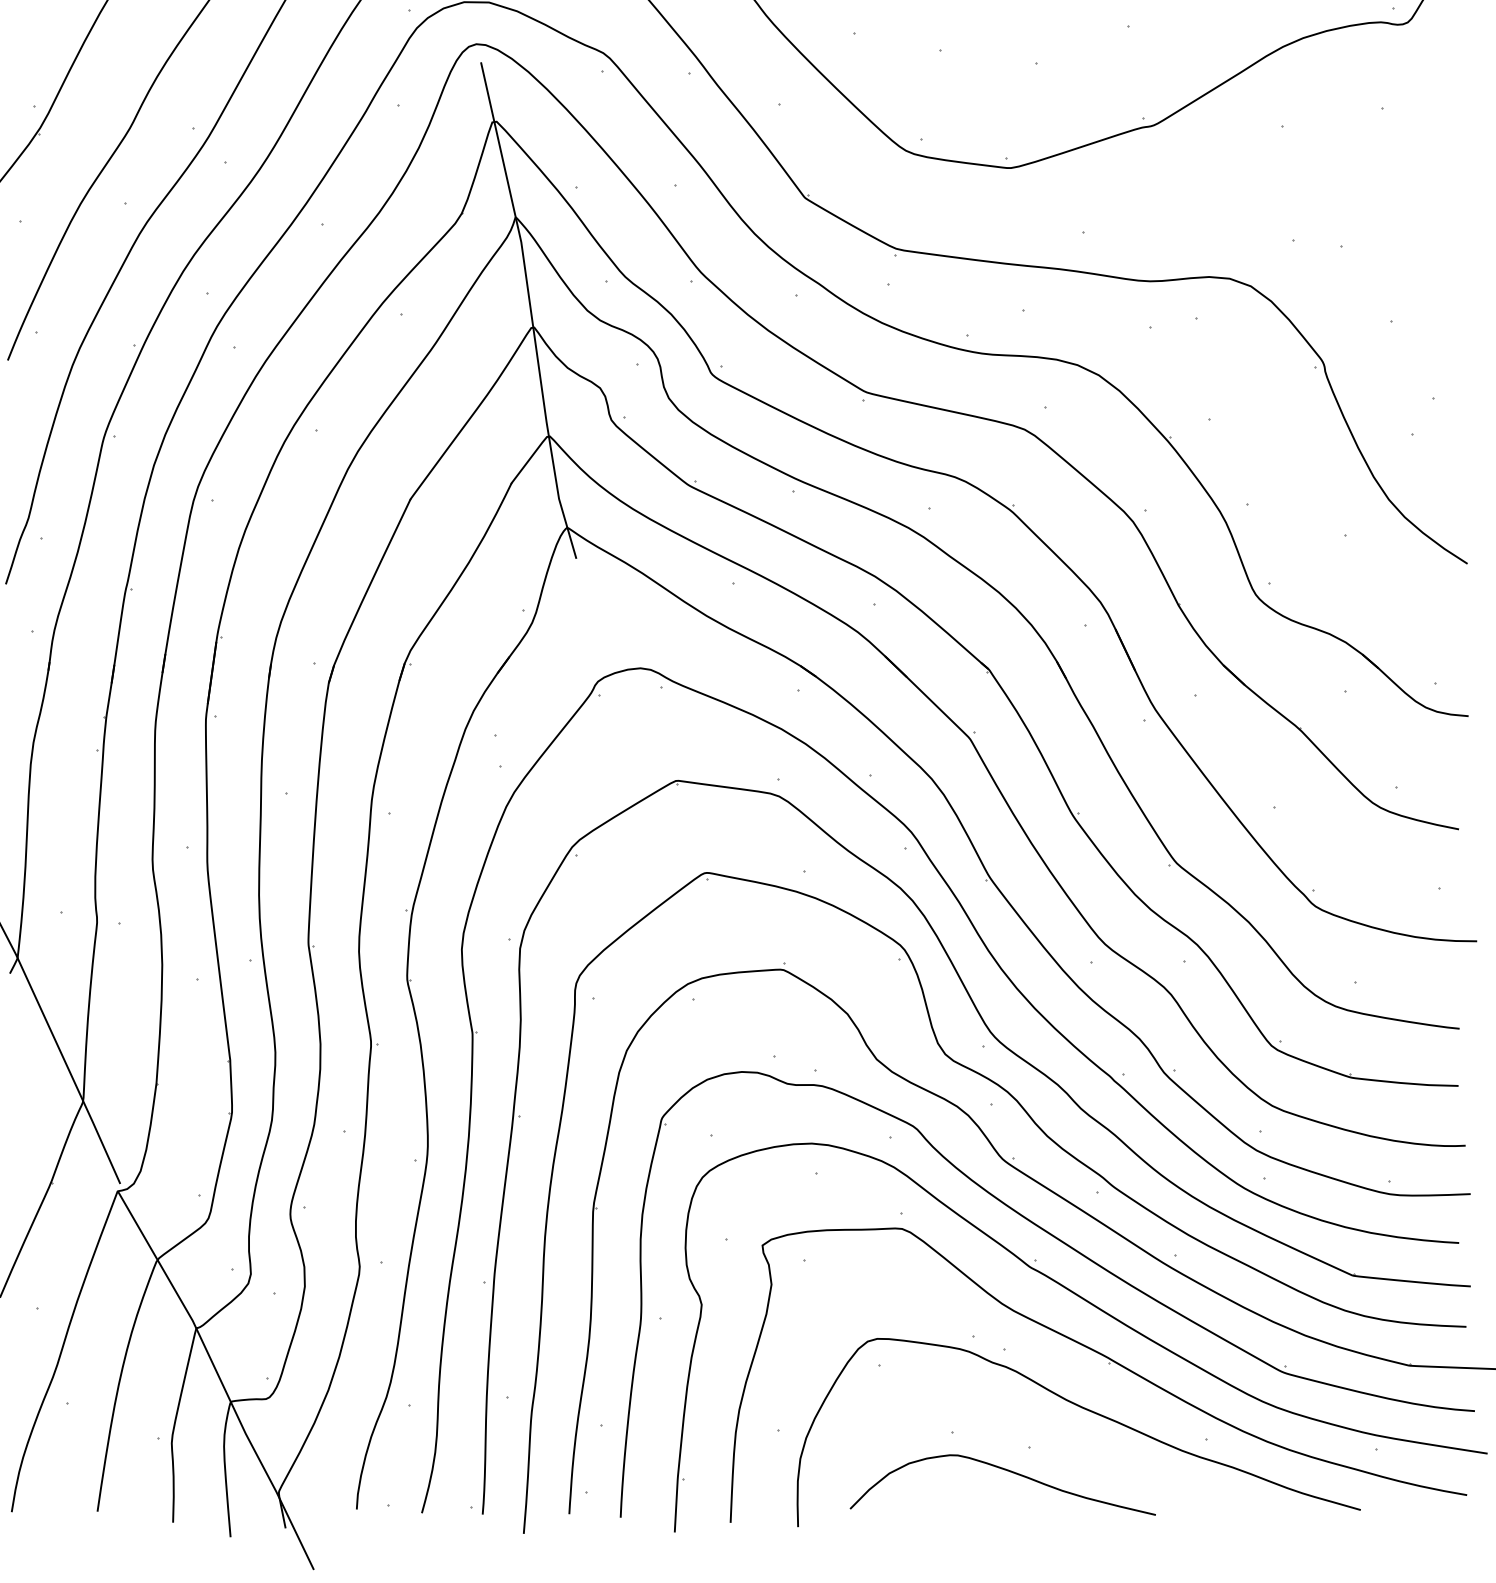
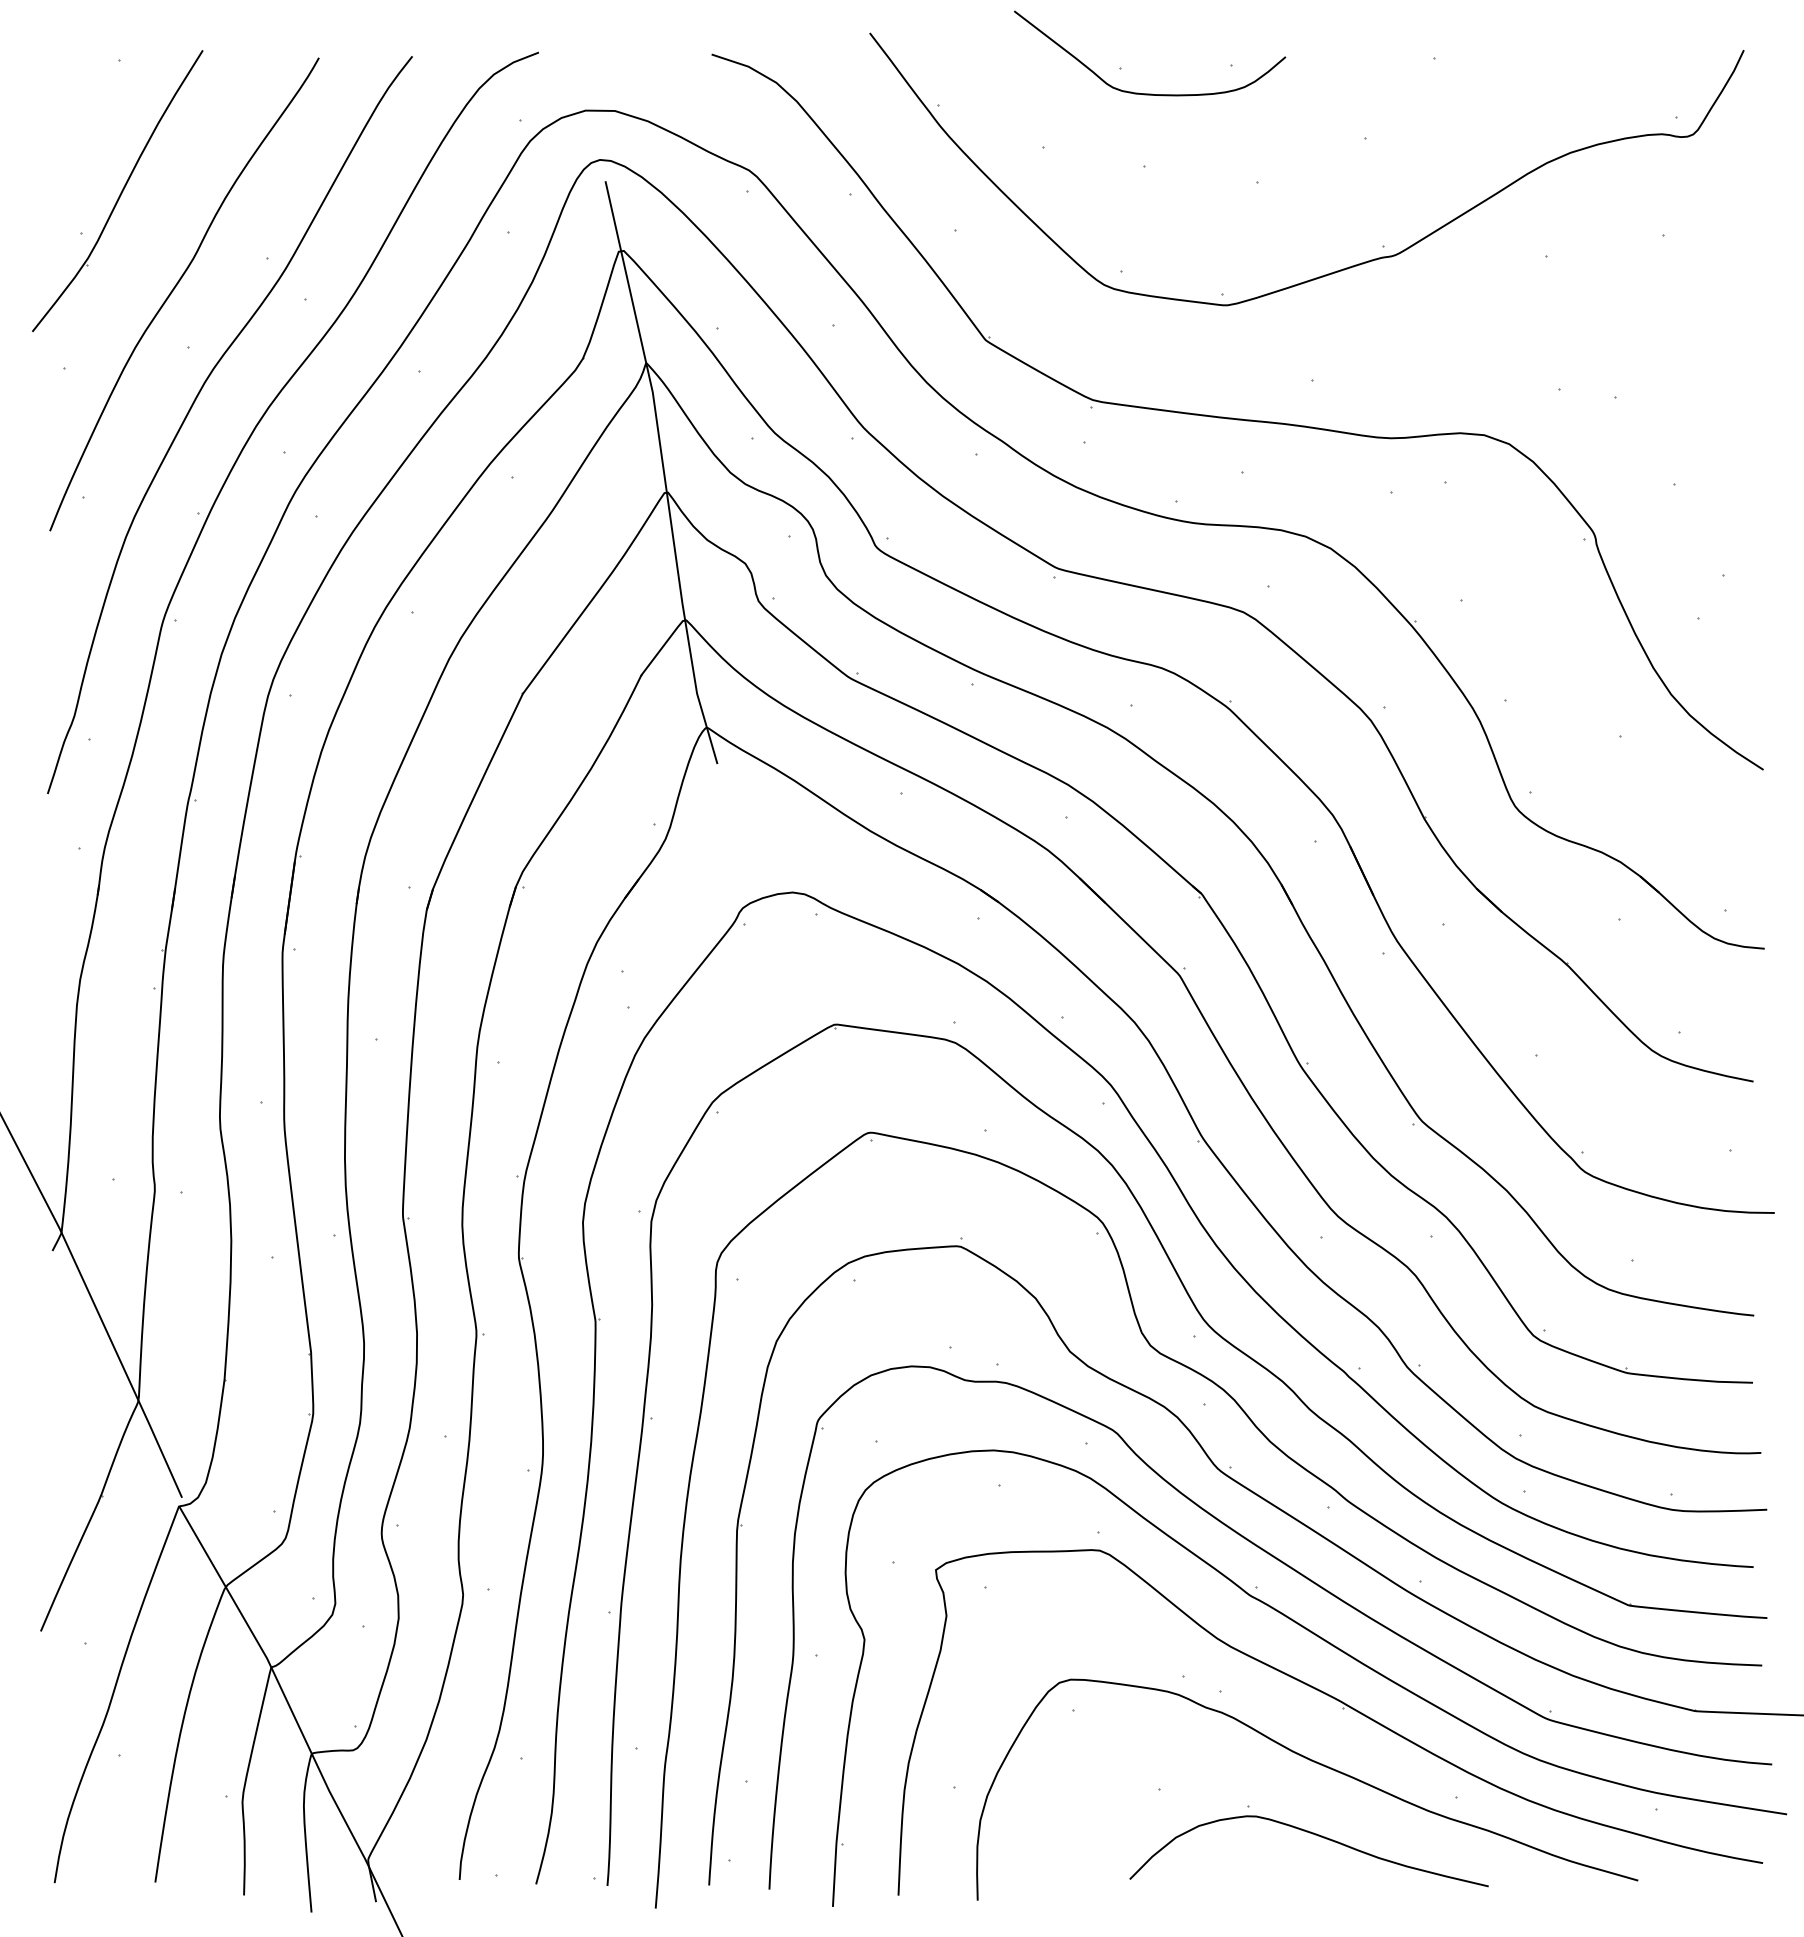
curve: (1005, 1470) -> (1312, 1834), moved

